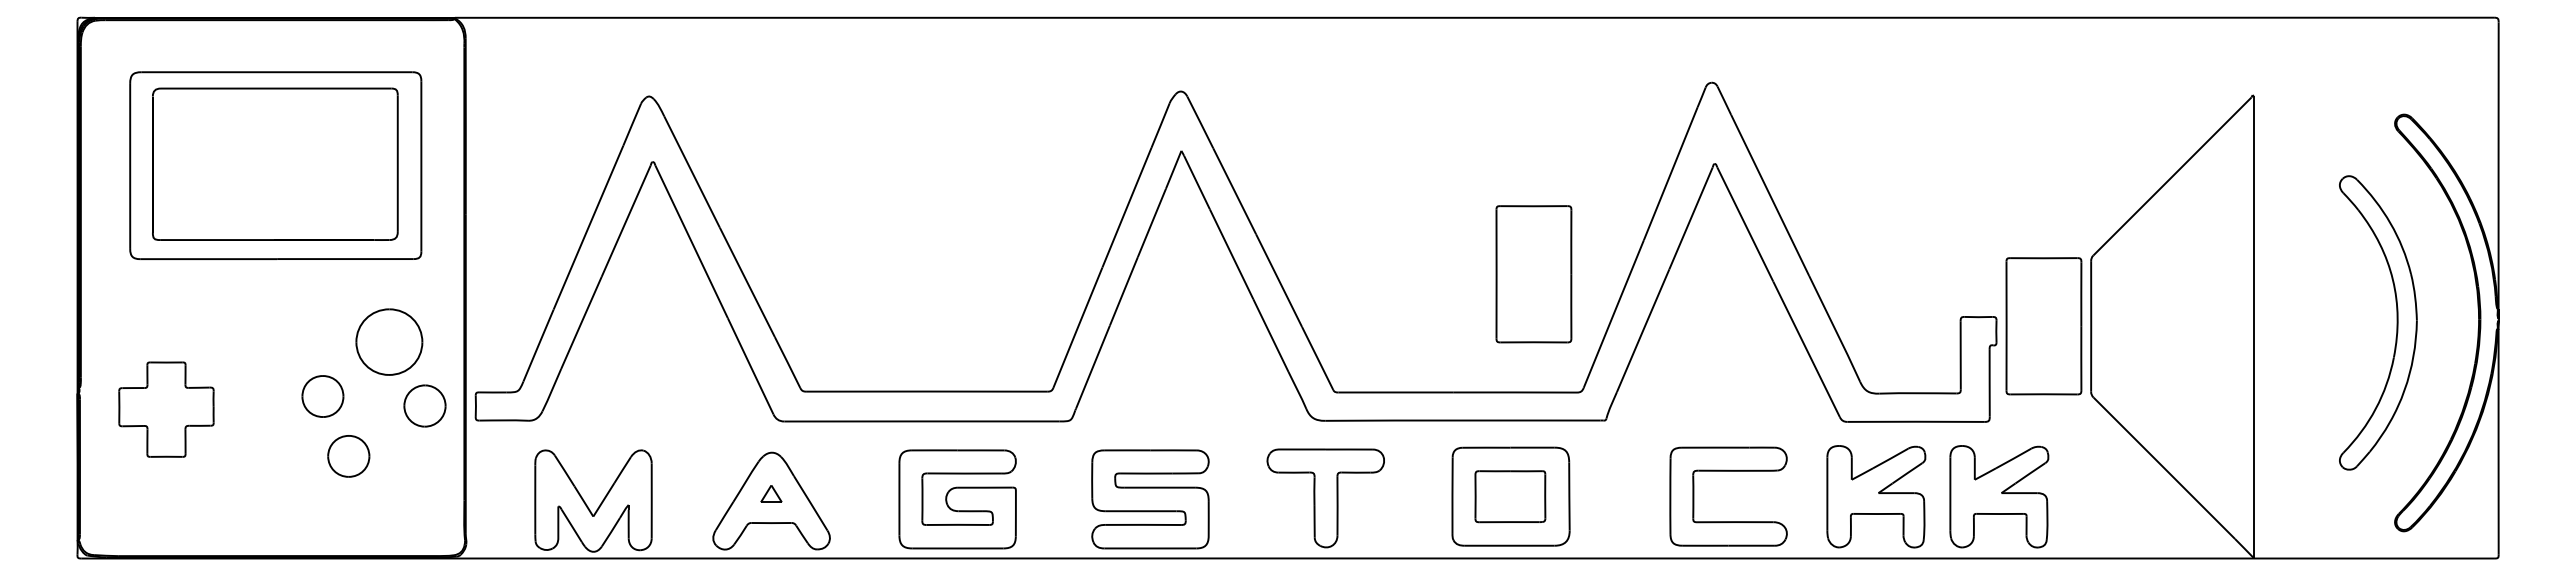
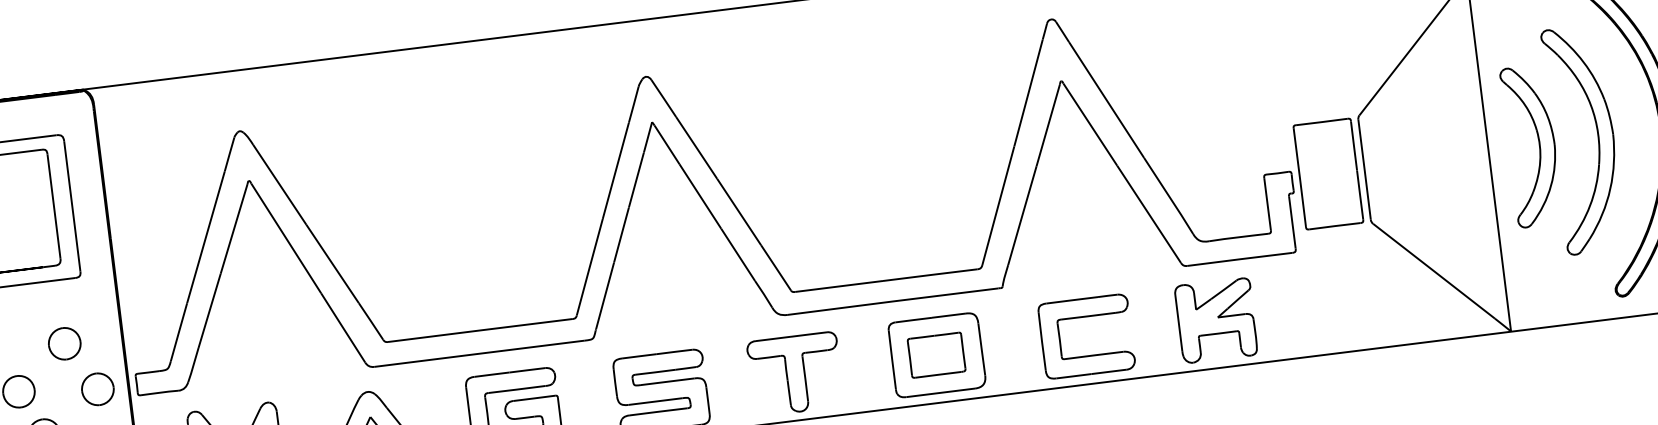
part: (1533, 274) -> (933, 183), removed
part: (2319, 322) -> (1538, 144), added
part: (389, 341) -> (64, 343), size x0.62
part: (1728, 471) -> (1084, 317), moved
part: (1999, 496) -> (1310, 308), removed

